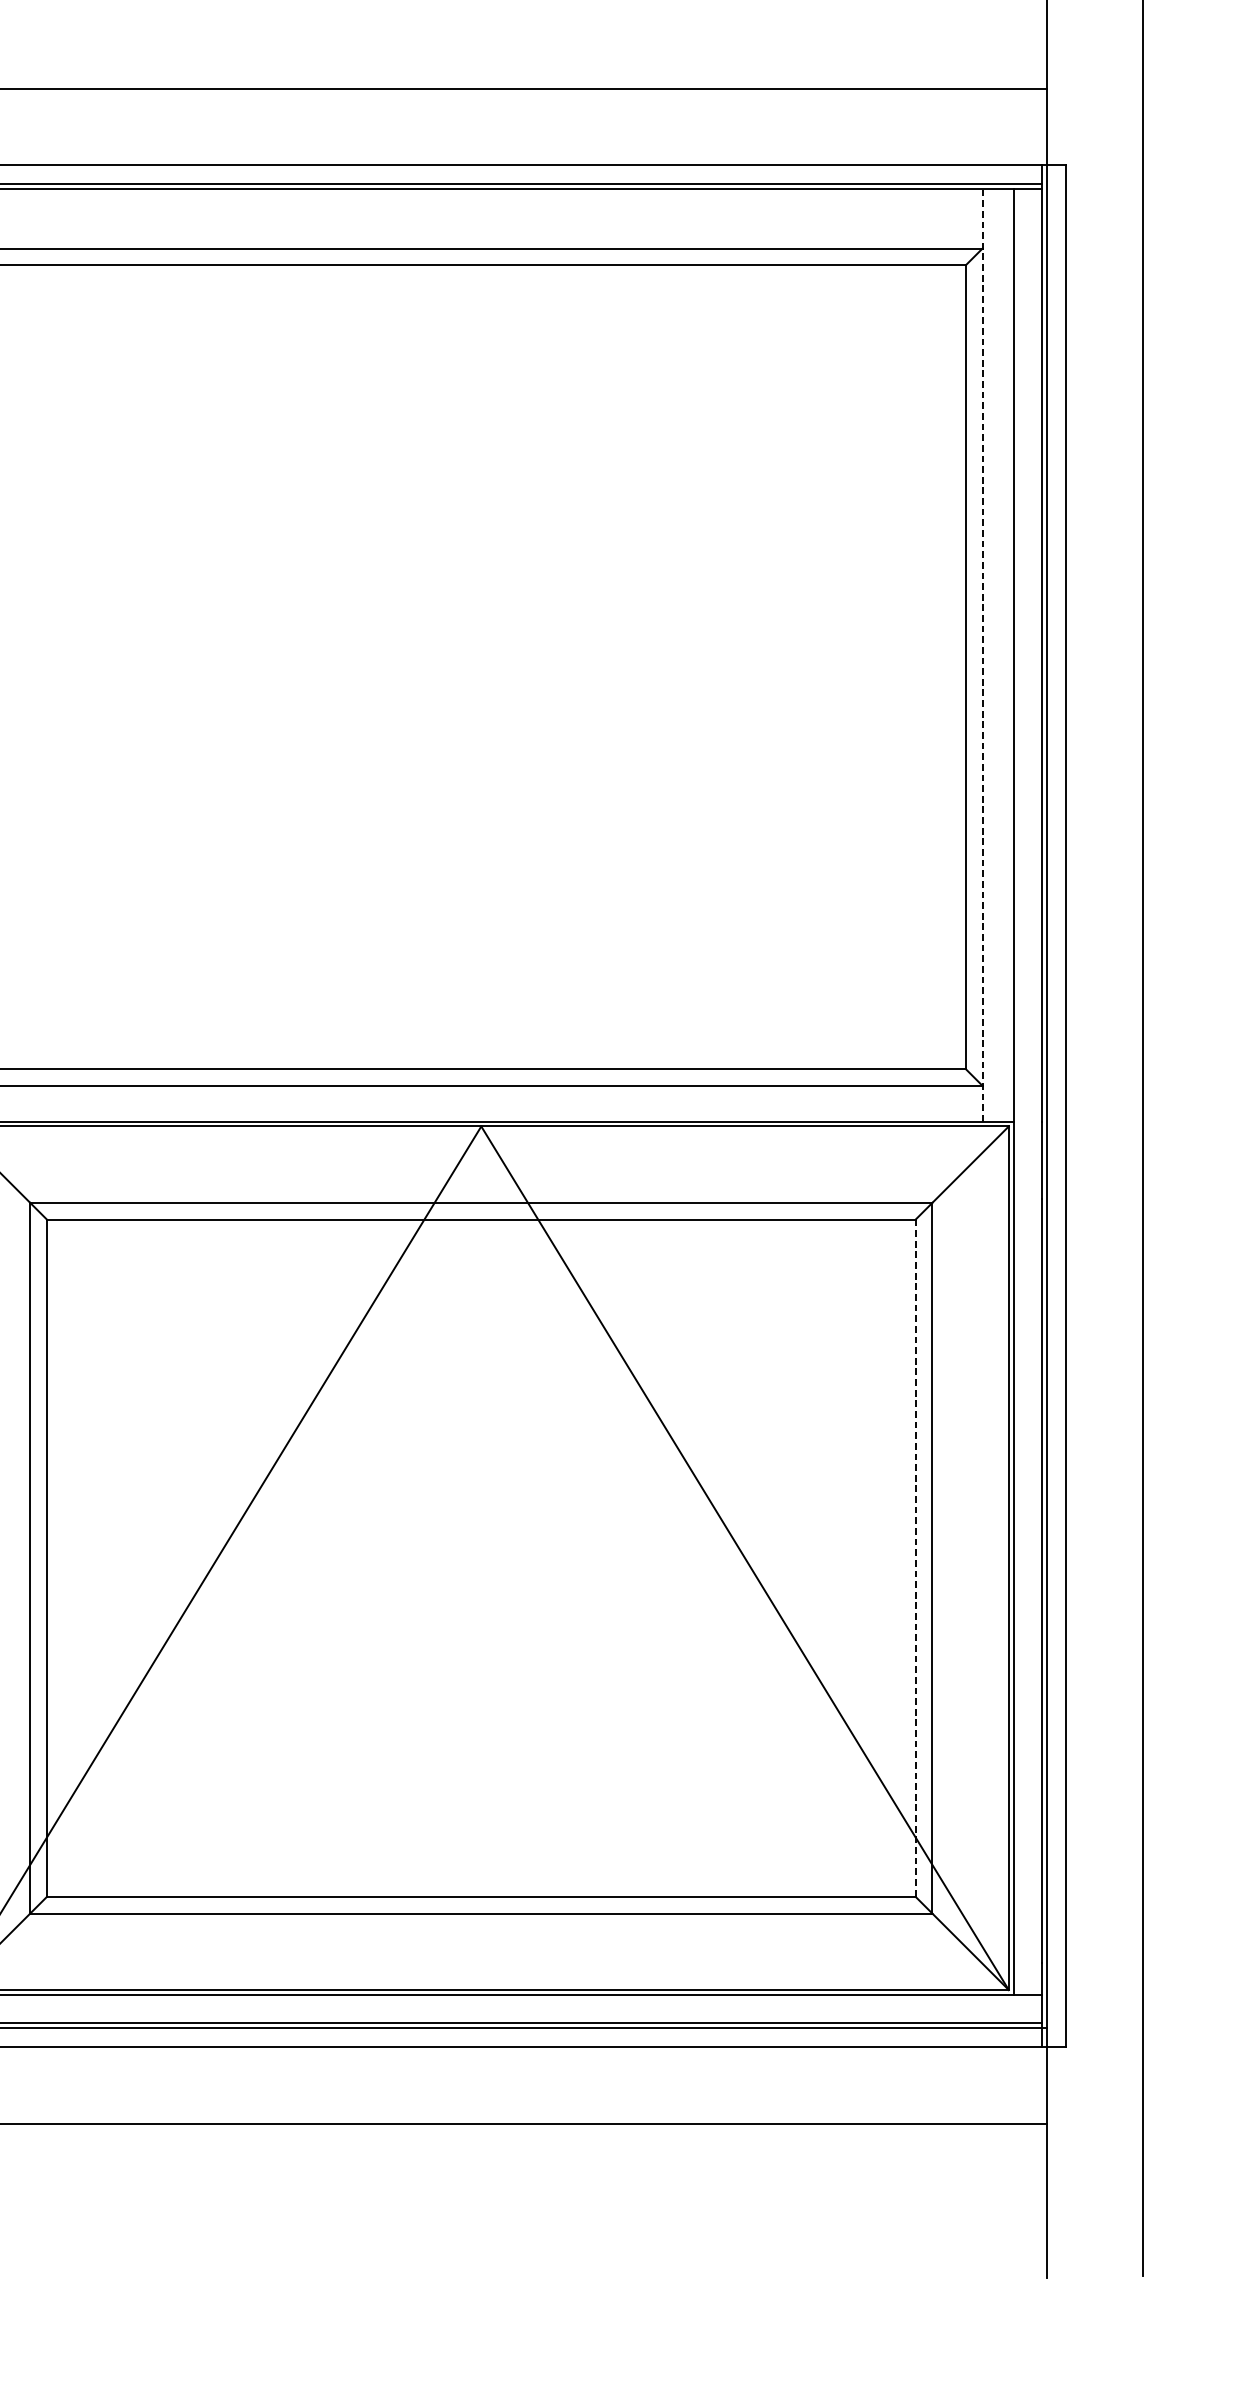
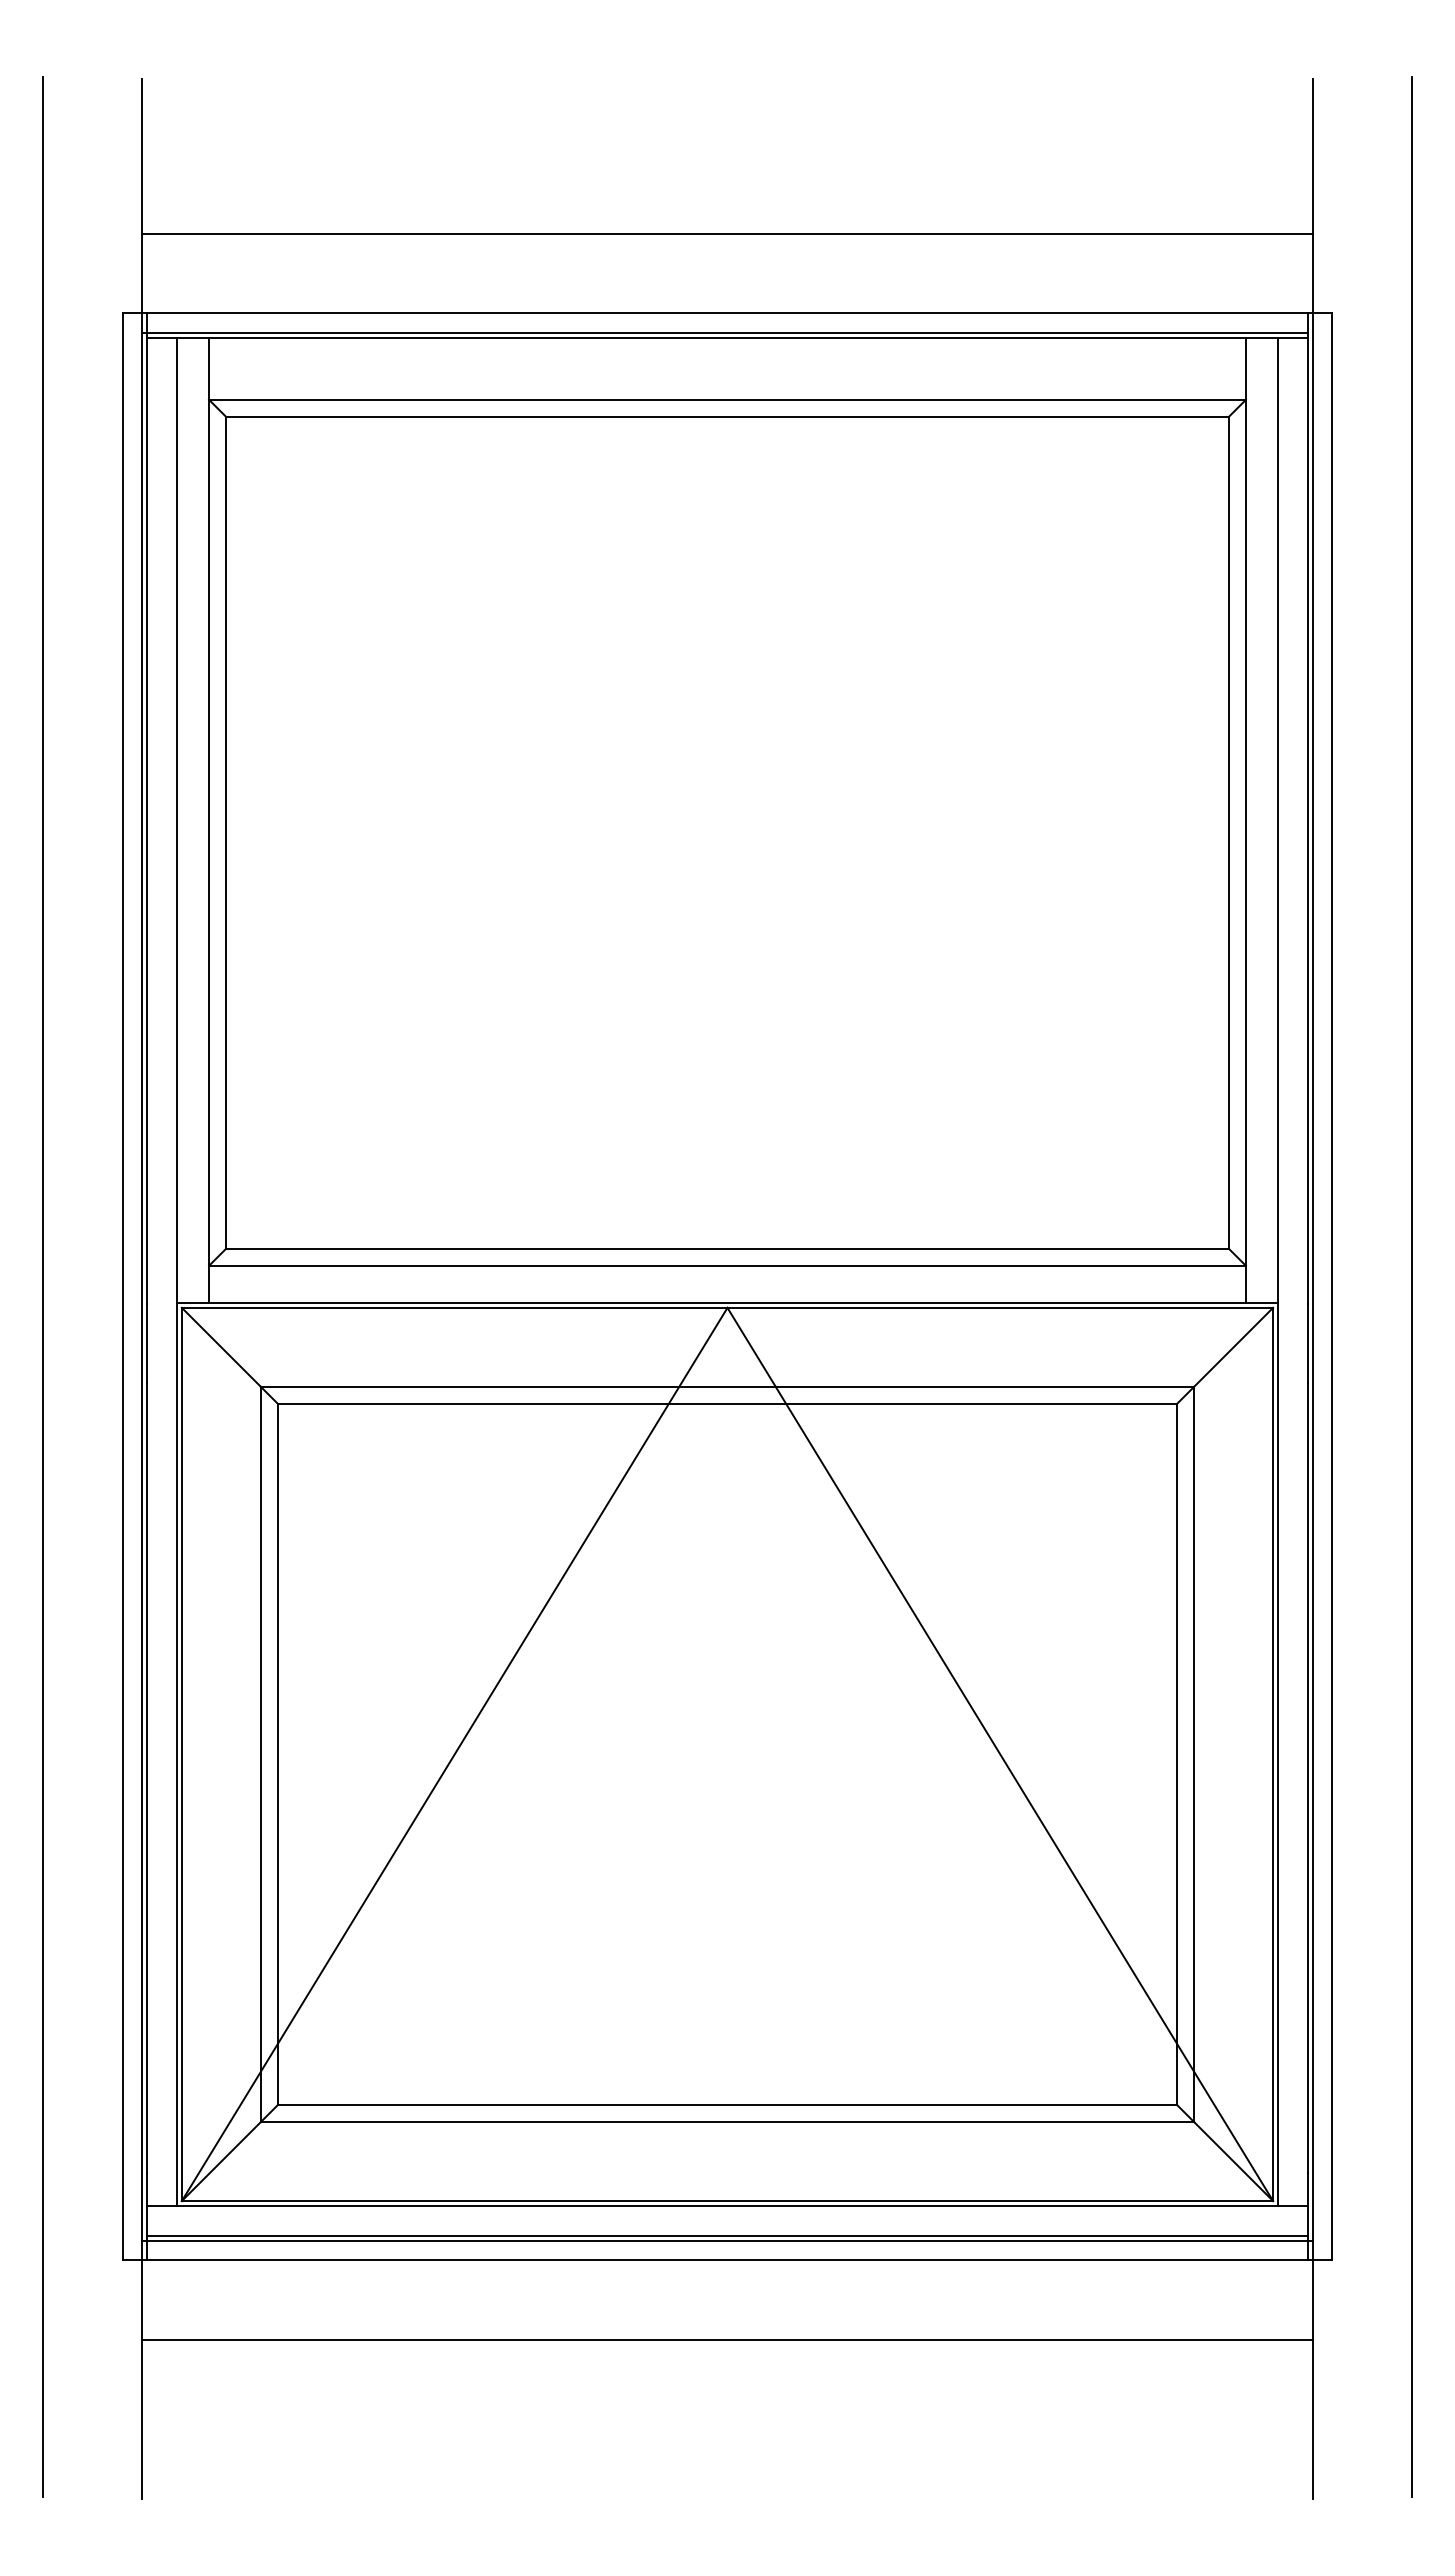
line: (982, 654) -> (1245, 819), dashed -> solid
line: (915, 1558) -> (1176, 1754), dashed -> solid

